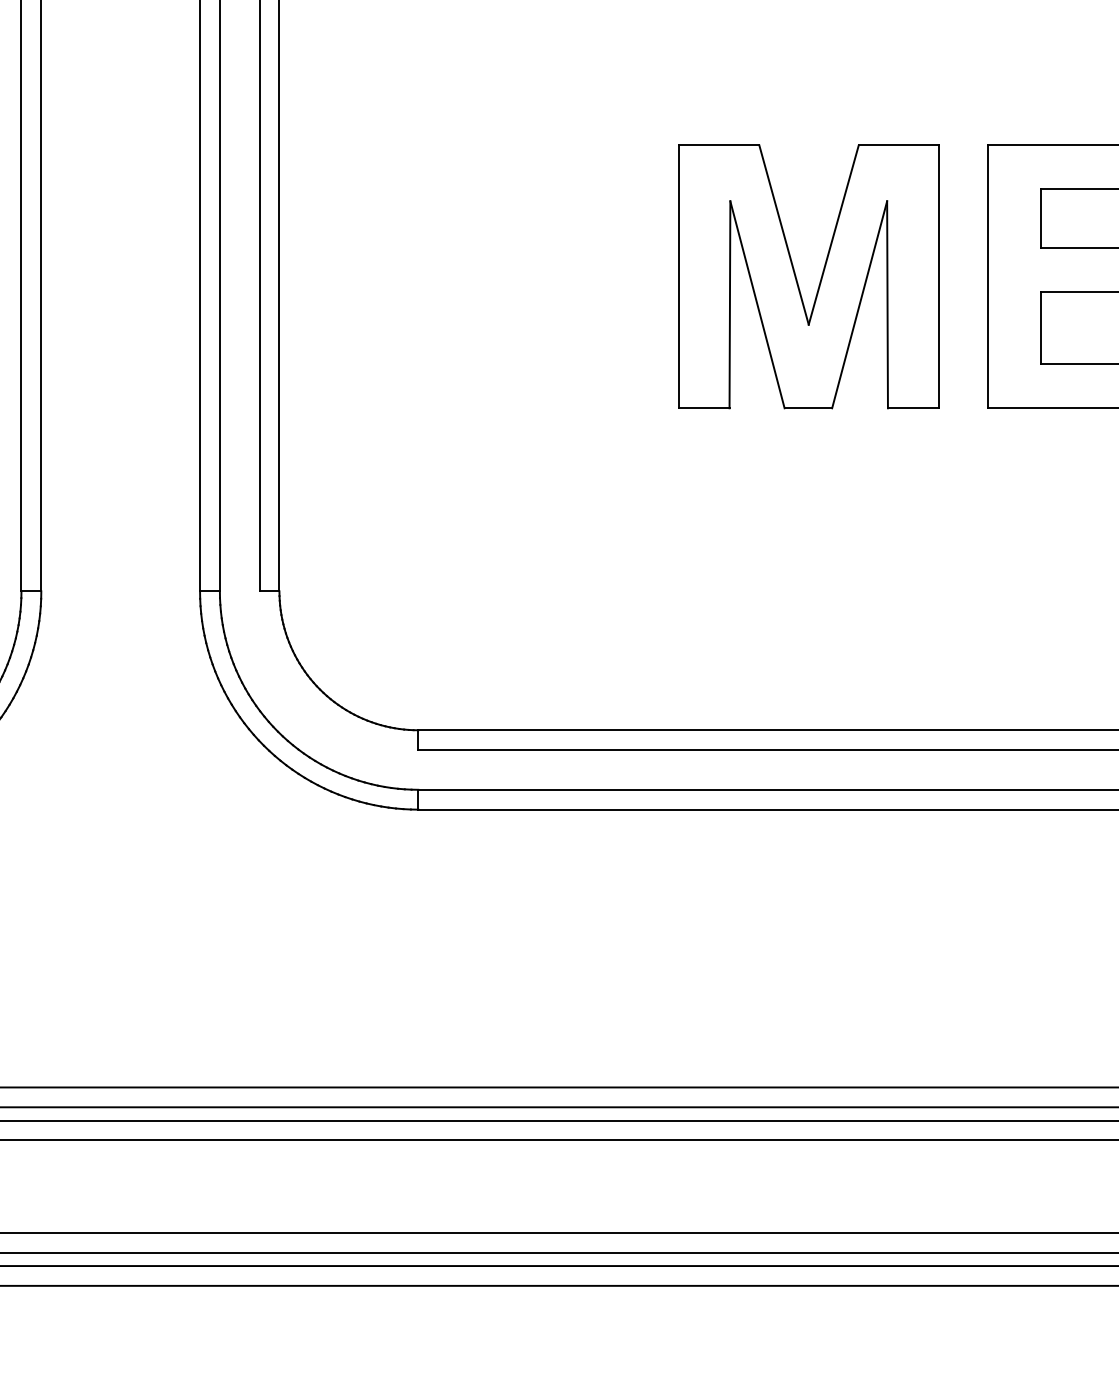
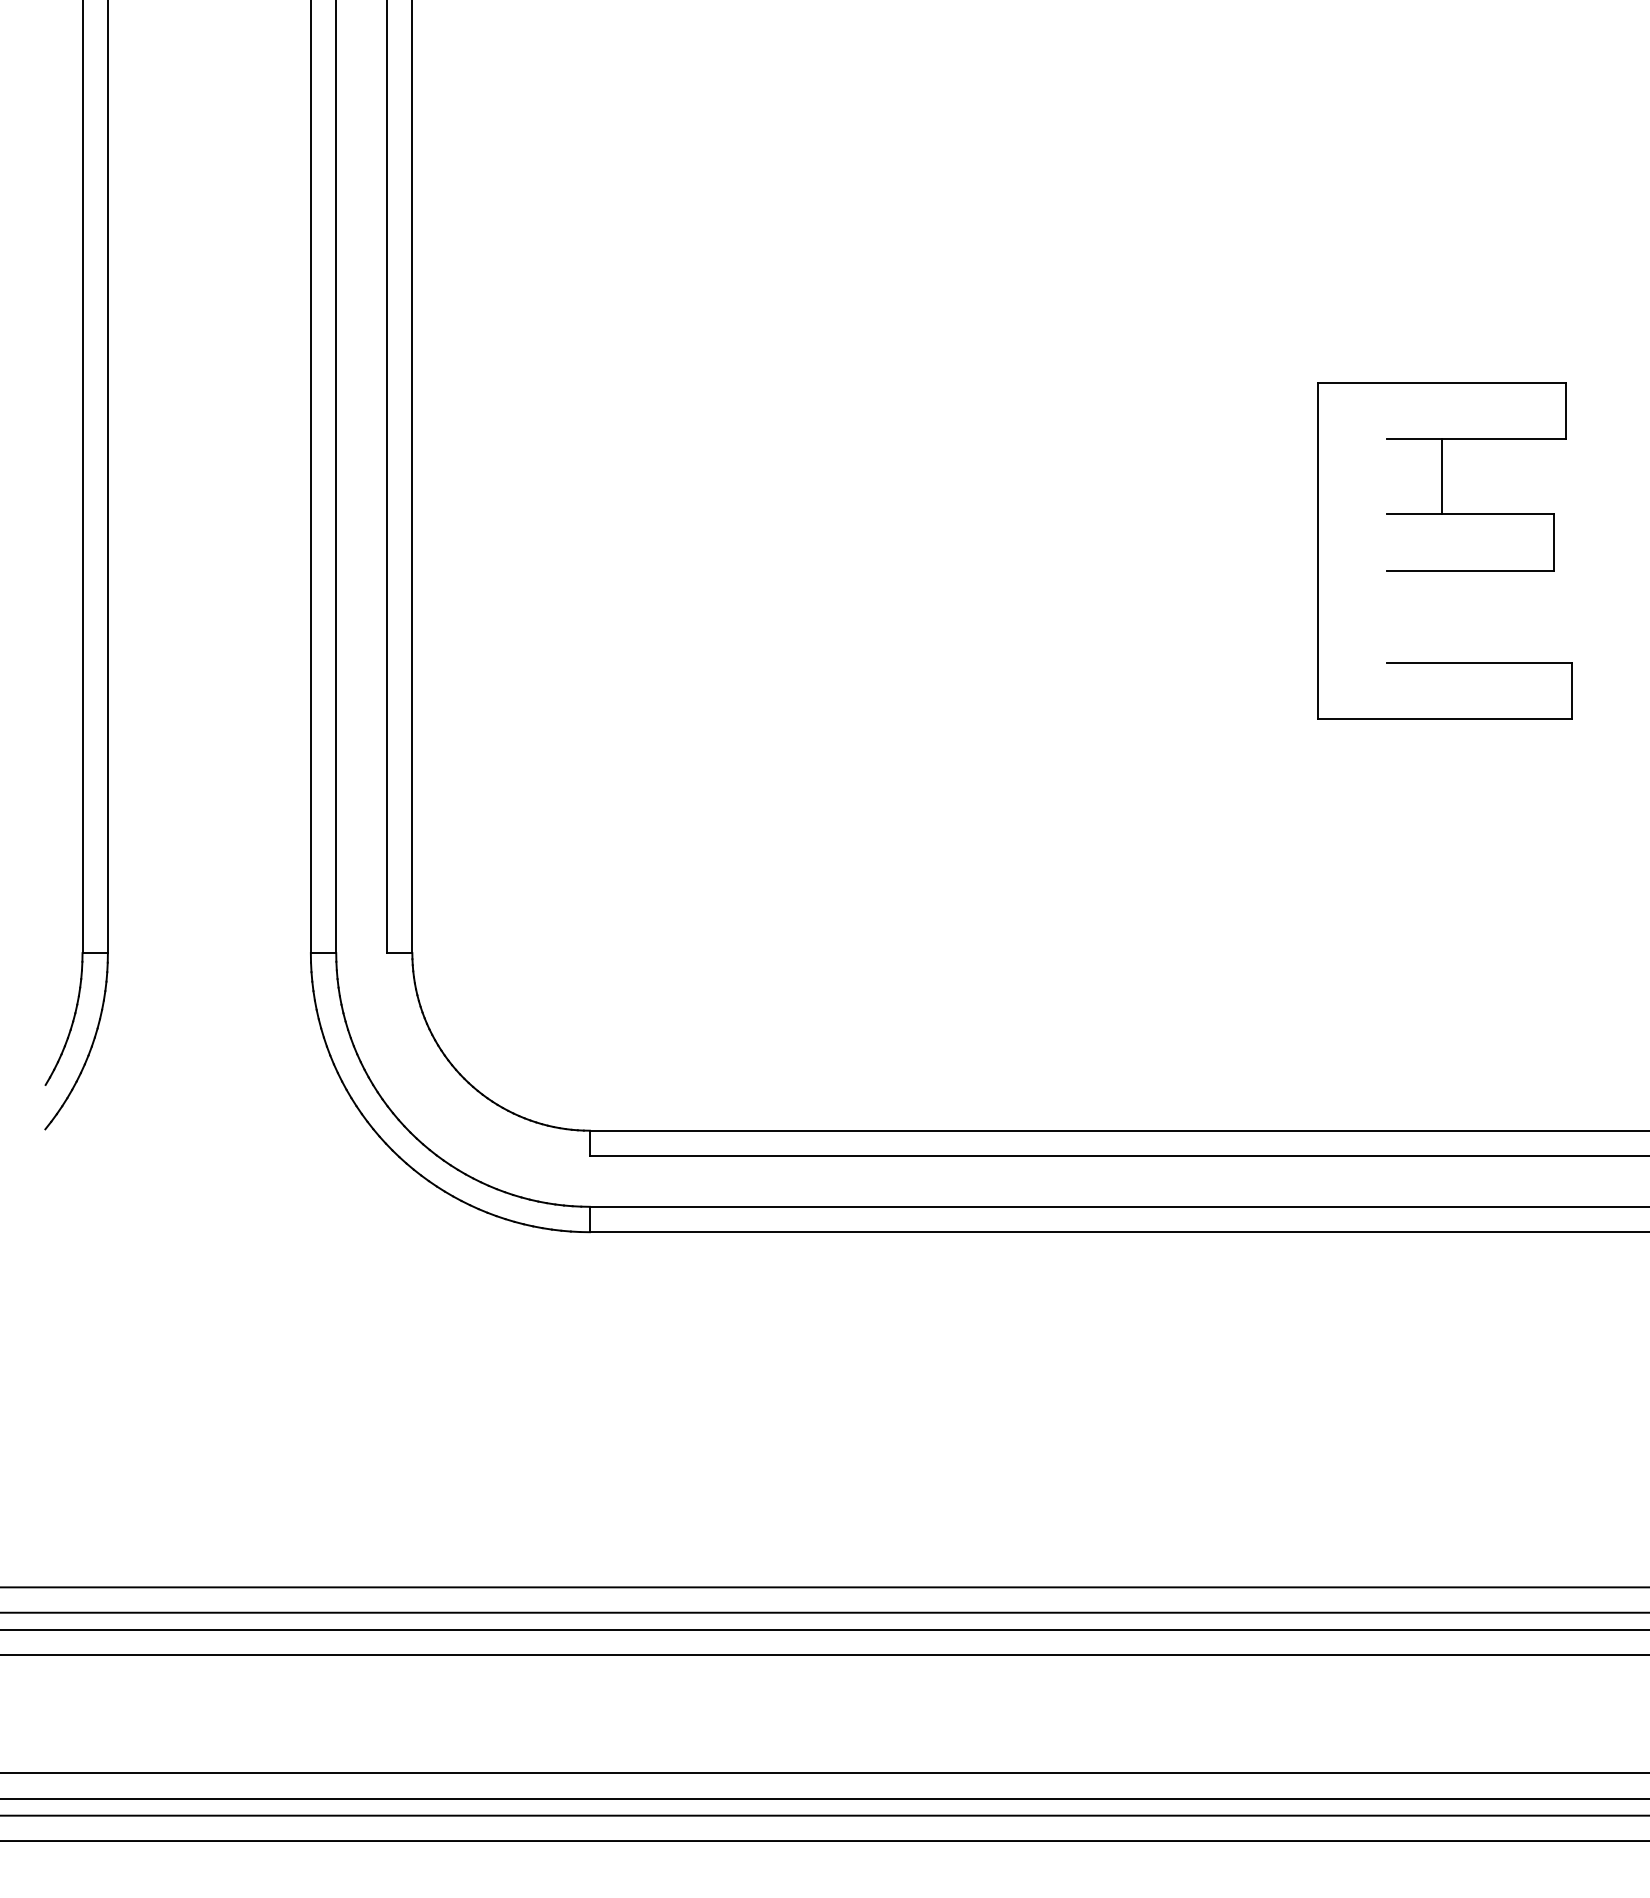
line: (1041, 218) -> (1441, 476), moved
part: (797, 279) -> (1074, 554), removed
line: (1041, 328) -> (1386, 616), removed

